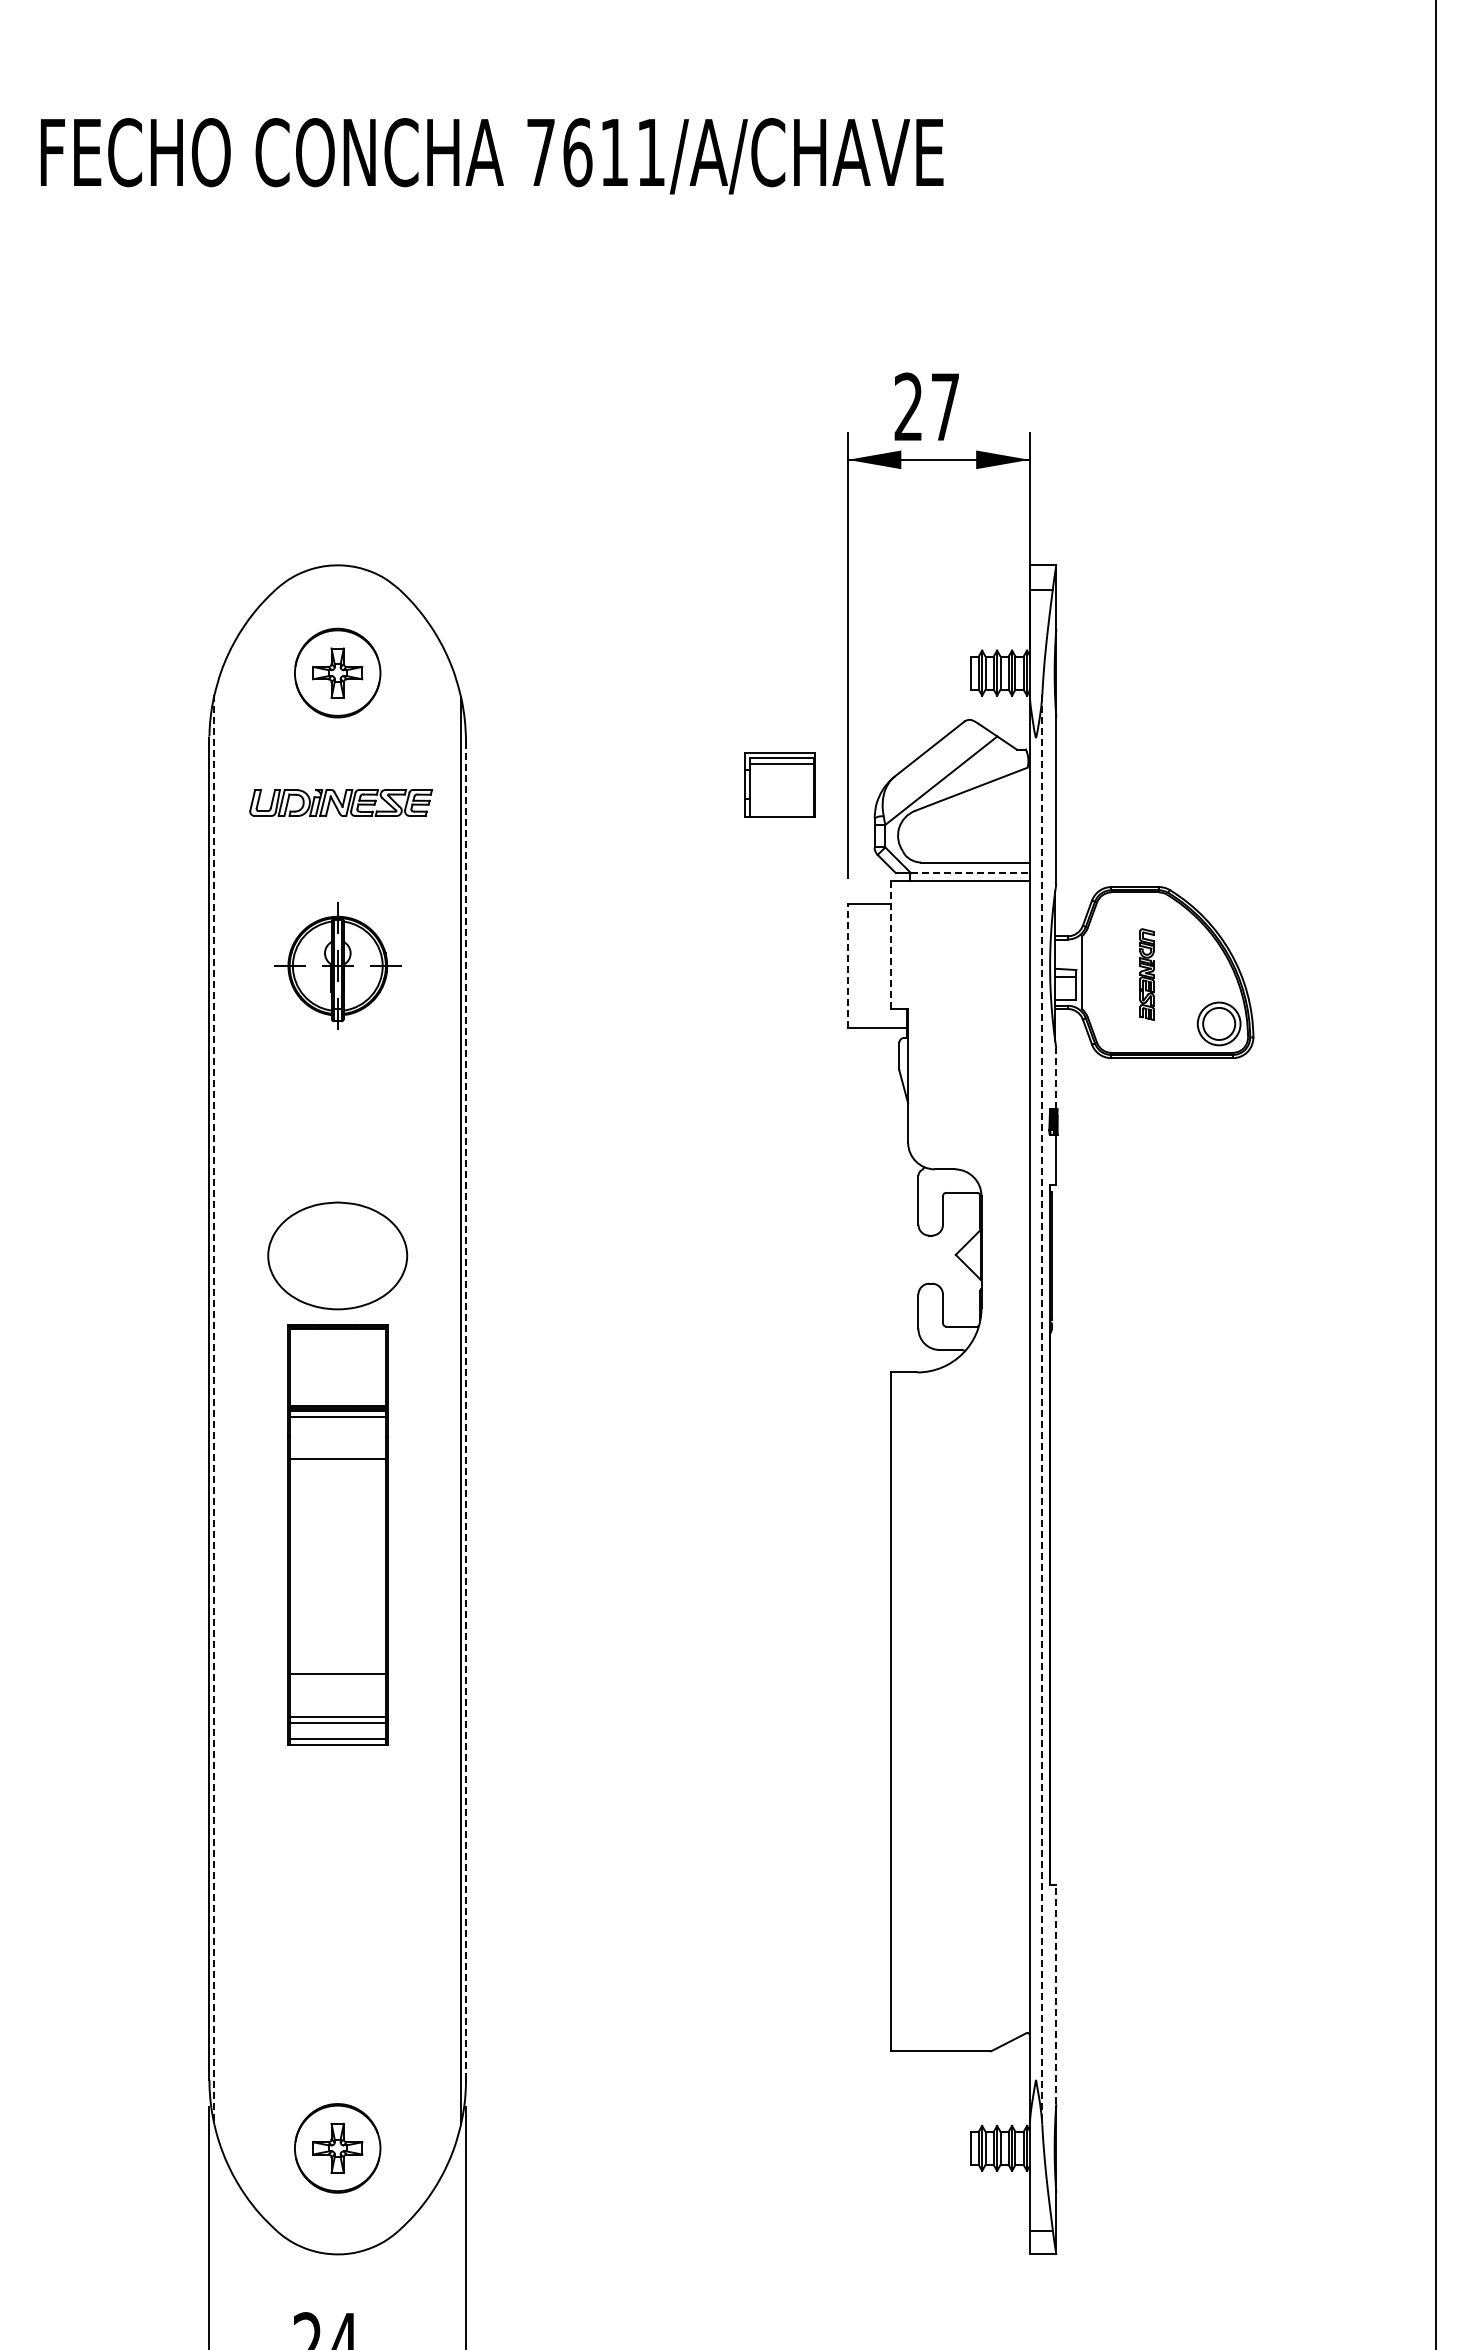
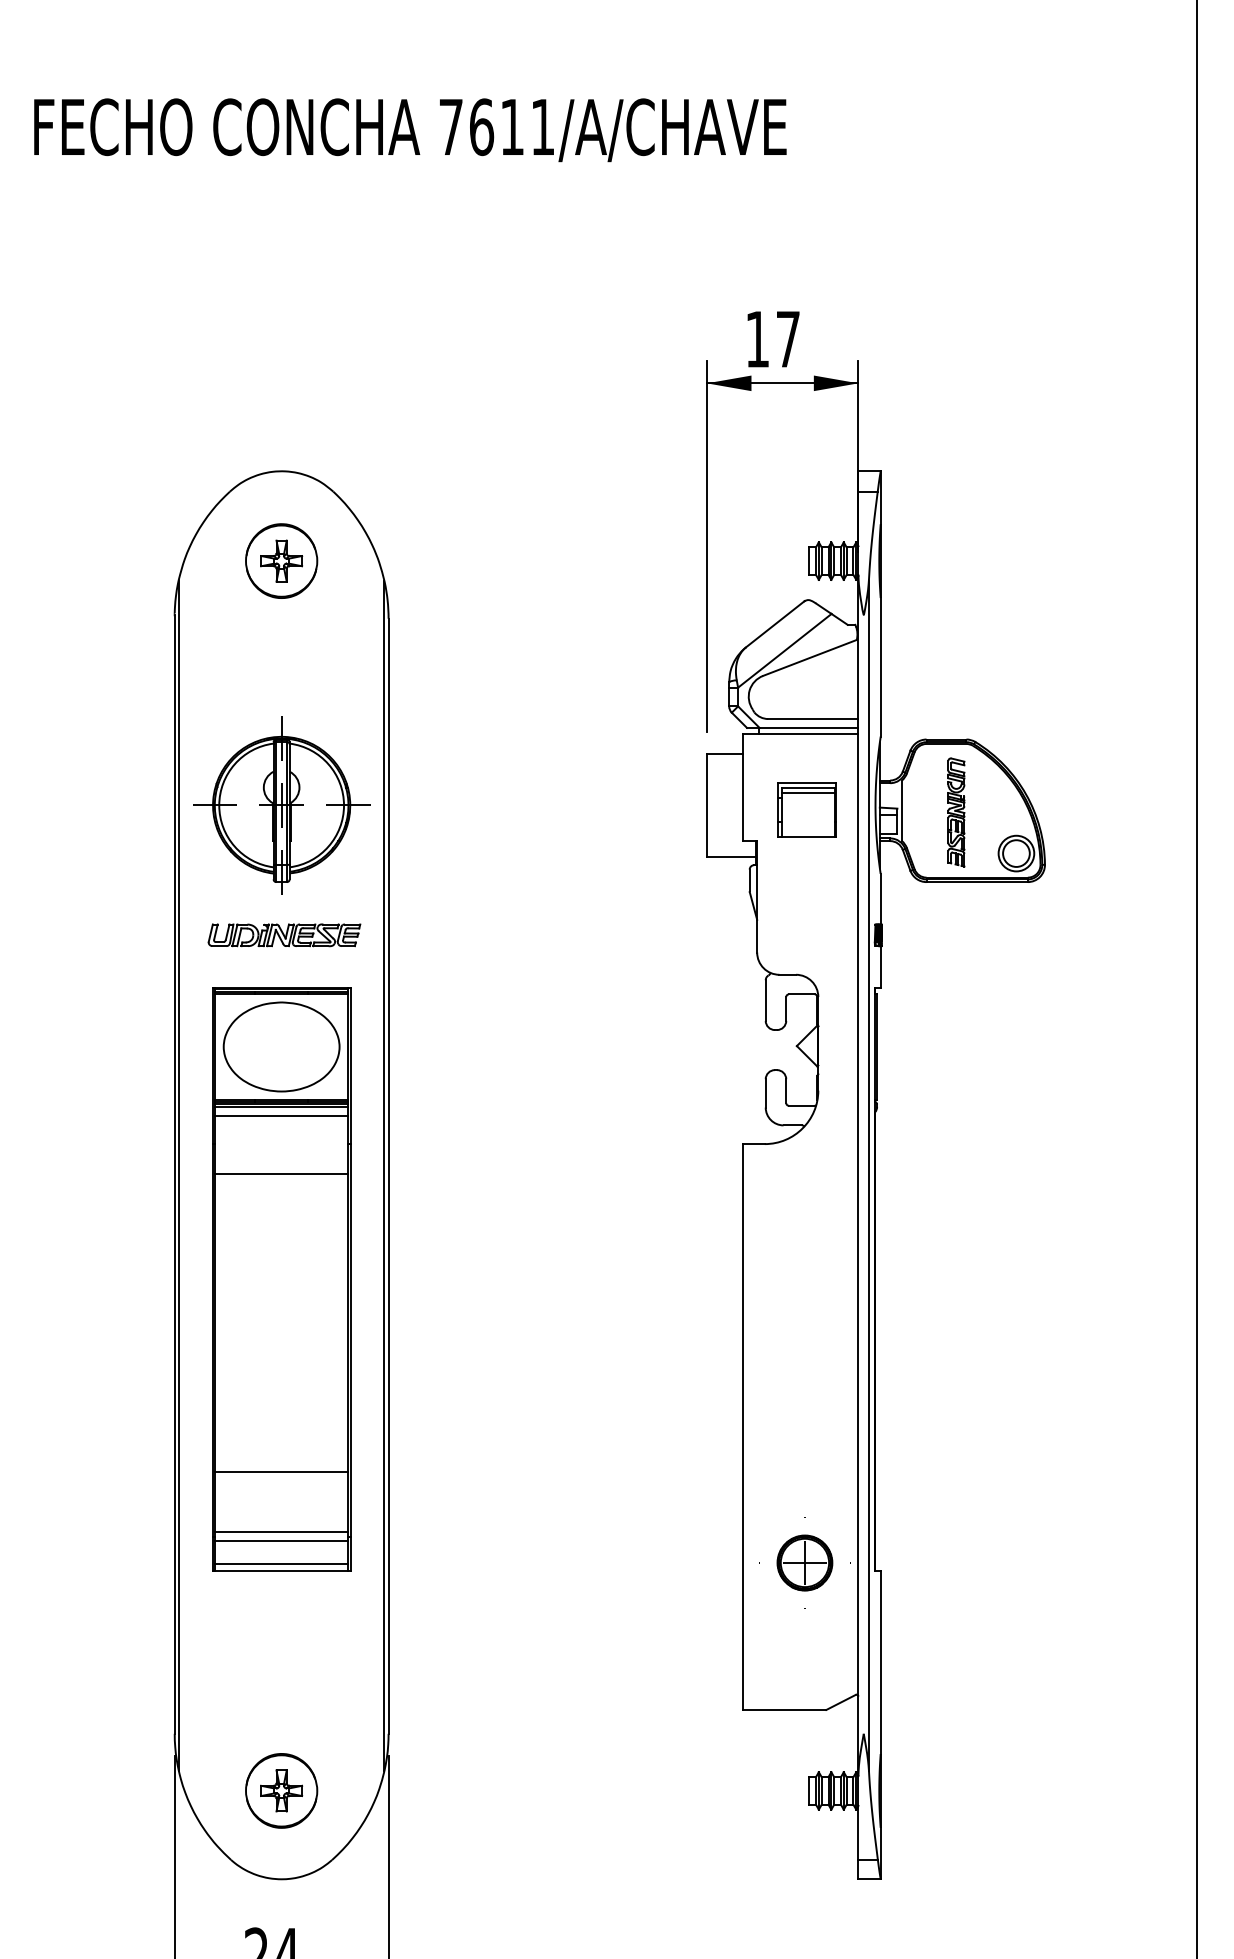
text: (907, 406) -> (756, 338), 27 -> 17
part: (779, 784) -> (806, 809), moved
part: (340, 802) -> (283, 934), moved
line: (970, 873) -> (809, 728), dashed -> solid
line: (890, 945) -> (742, 788), dashed -> solid
part: (337, 965) -> (281, 804), size x1.67
line: (847, 965) -> (706, 804), dashed -> solid
part: (1146, 974) -> (955, 812), size x1.43
line: (1056, 1078) -> (880, 899), dashed -> solid
line: (214, 1409) -> (178, 1174), dashed -> solid
line: (1042, 1409) -> (869, 1174), dashed -> solid
line: (466, 1411) -> (389, 1176), dashed -> solid
part: (337, 1534) -> (281, 1279), size x1.67
part: (965, 1874) -> (804, 1562), added
line: (1056, 1994) -> (880, 1662), dashed -> solid

